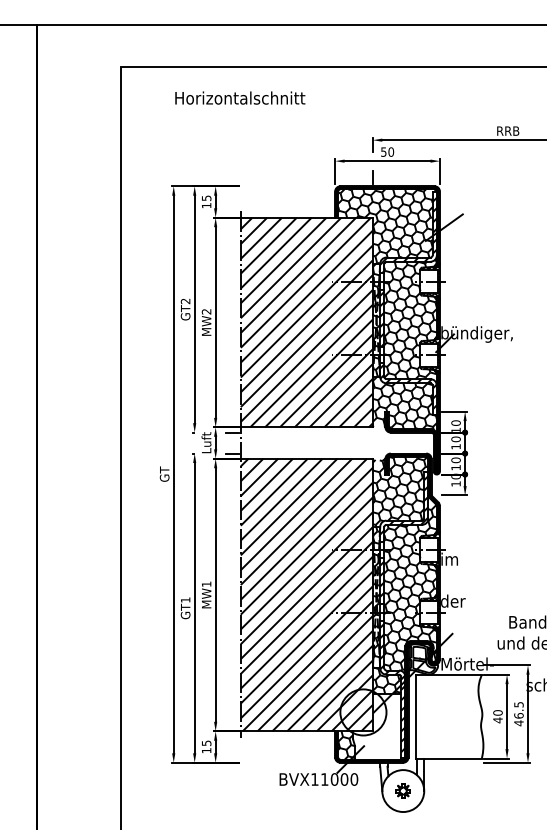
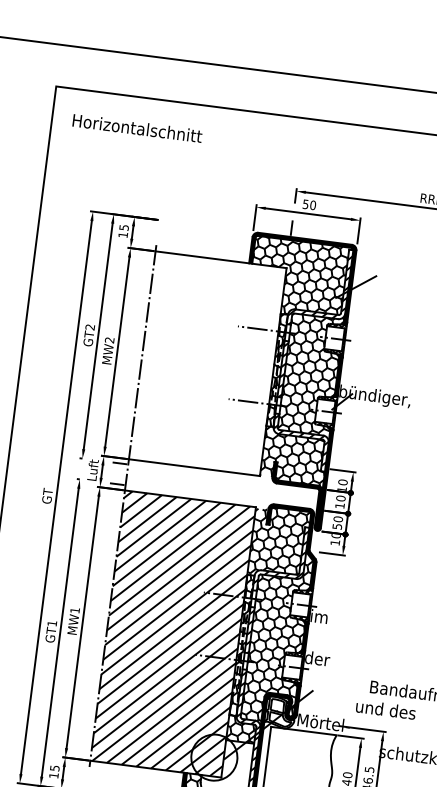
text: (240, 97) -> (137, 127), moved
hatch: (306, 322) -> (207, 363), removed
text: (455, 467) -> (336, 526), 10 -> 50

